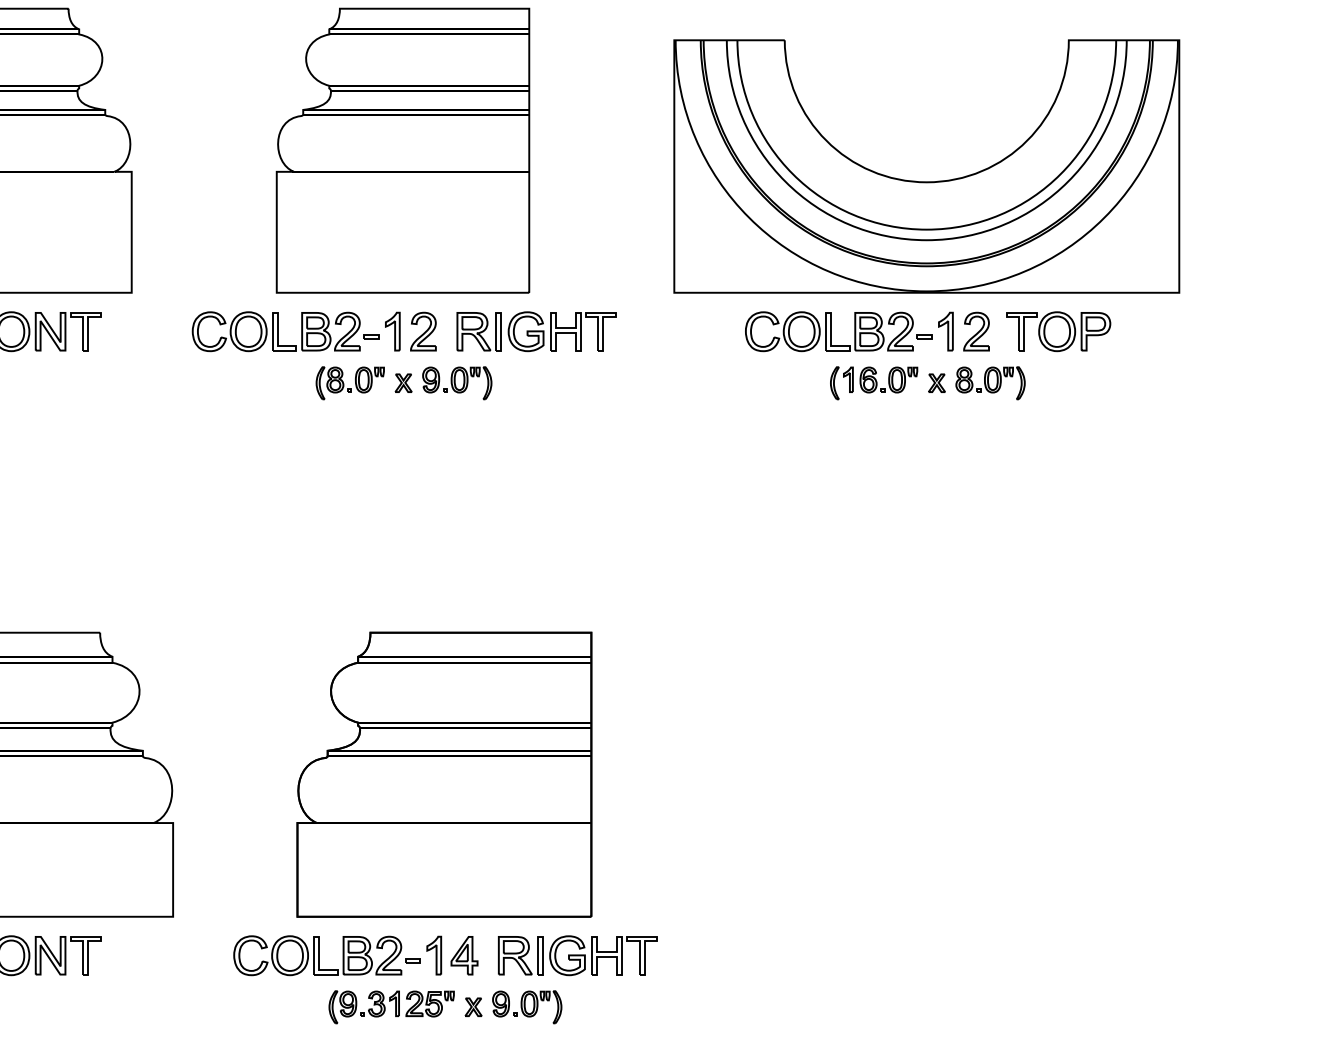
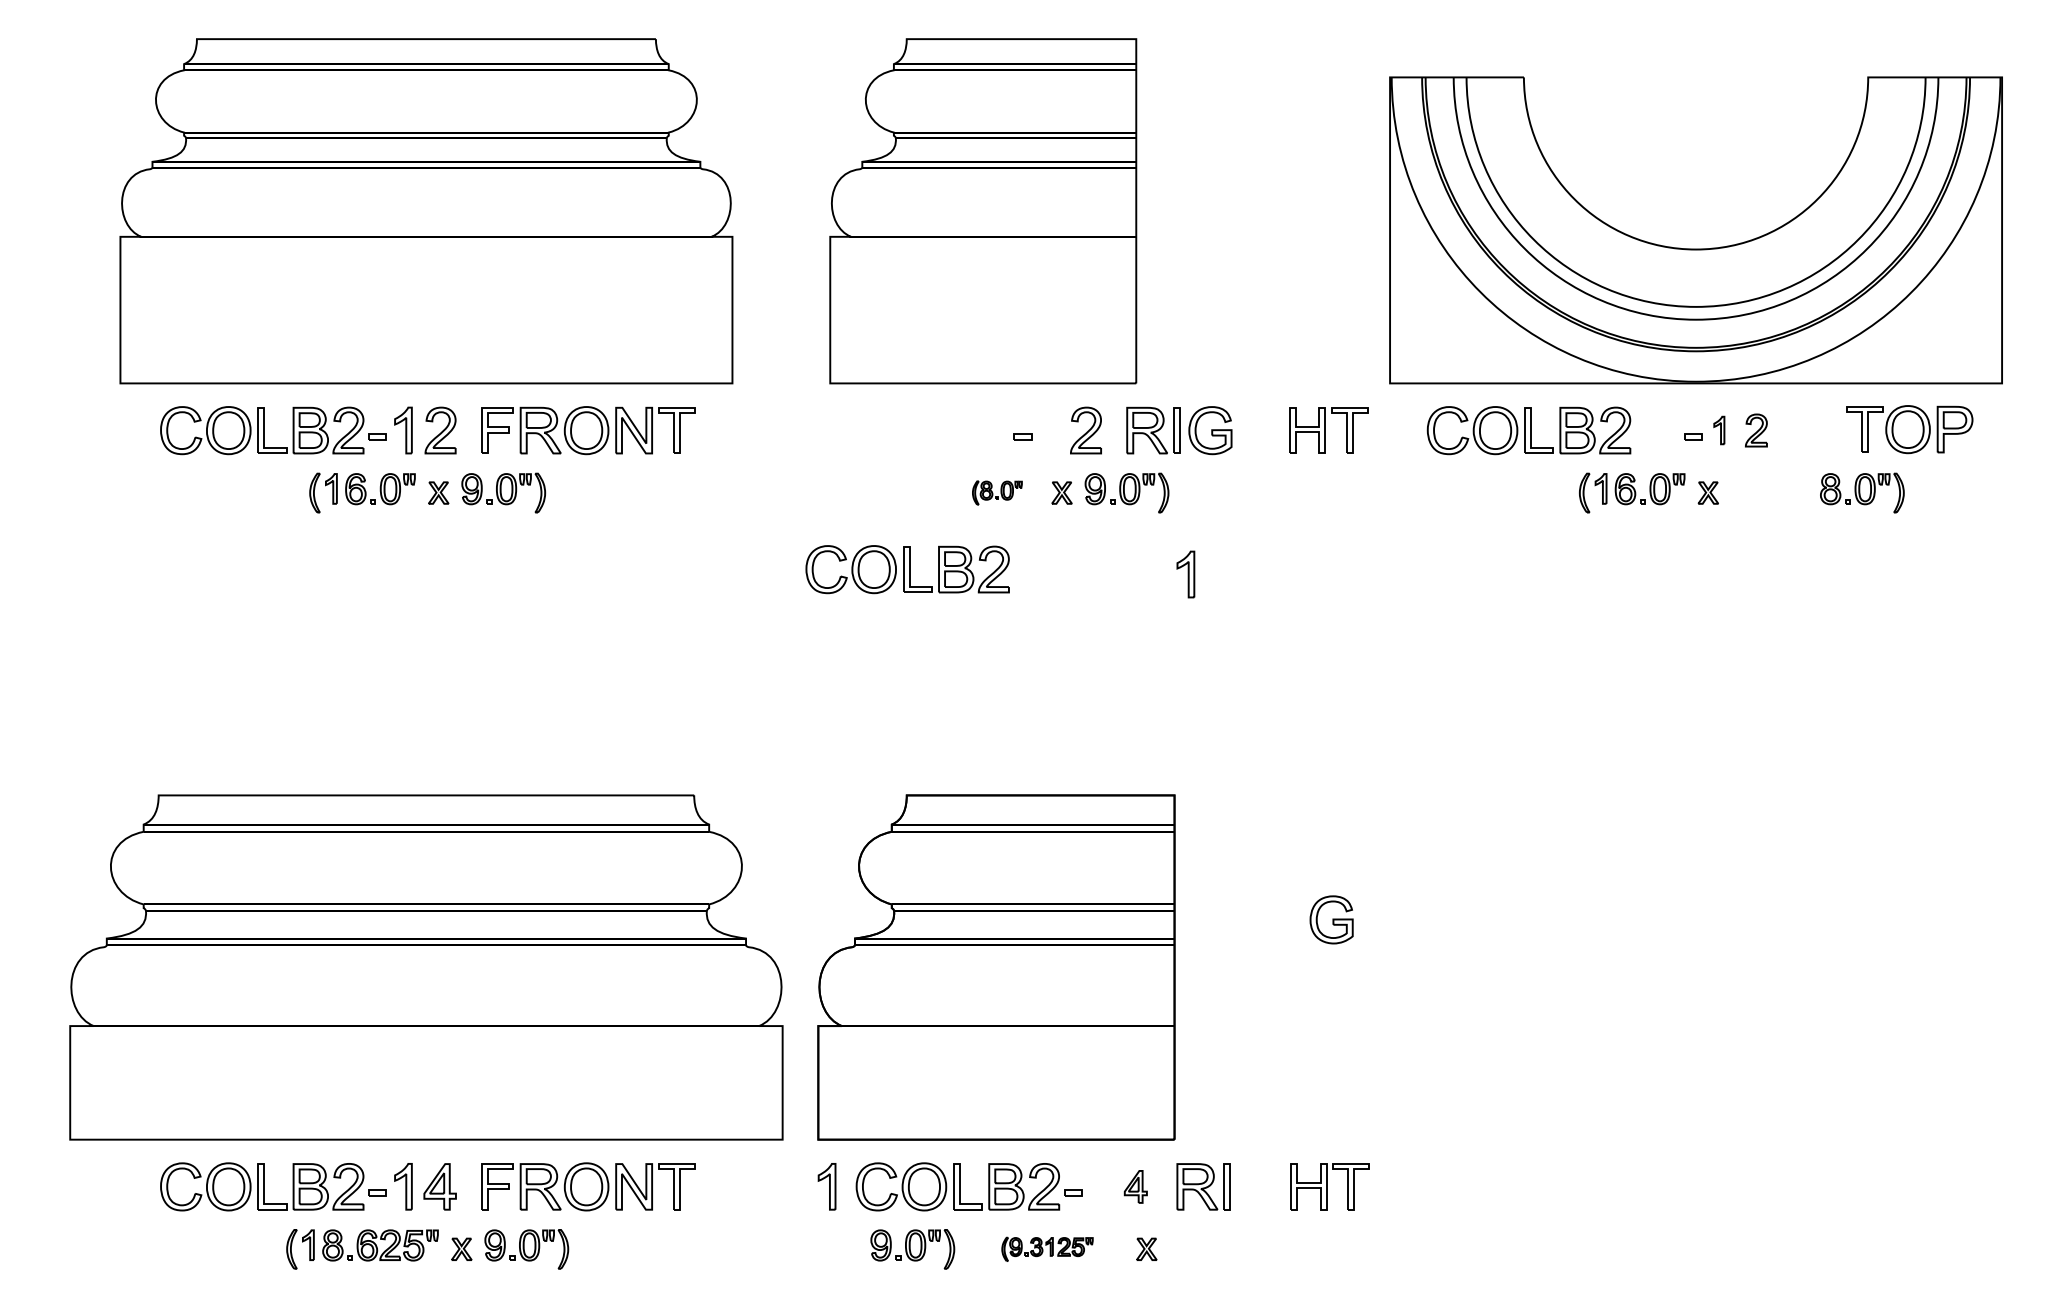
part: (403, 150) -> (983, 211), moved
part: (276, 331) -> (907, 569), moved
part: (392, 331) -> (1185, 574), moved
part: (583, 331) -> (1328, 430), moved
part: (828, 331) -> (1528, 430), moved
part: (946, 331) -> (1719, 430), size x0.6
part: (976, 331) -> (1756, 430), size x0.7
part: (1058, 331) -> (1909, 429), moved
part: (350, 382) -> (997, 492), size x0.6
part: (990, 382) -> (1862, 492), moved
part: (444, 774) -> (996, 967), moved
part: (433, 955) -> (826, 1186), moved
part: (464, 955) -> (1135, 1186), size x0.7
part: (567, 955) -> (1331, 919), moved
part: (391, 1007) -> (1047, 1249), size x0.6
part: (526, 1007) -> (912, 1249), moved

